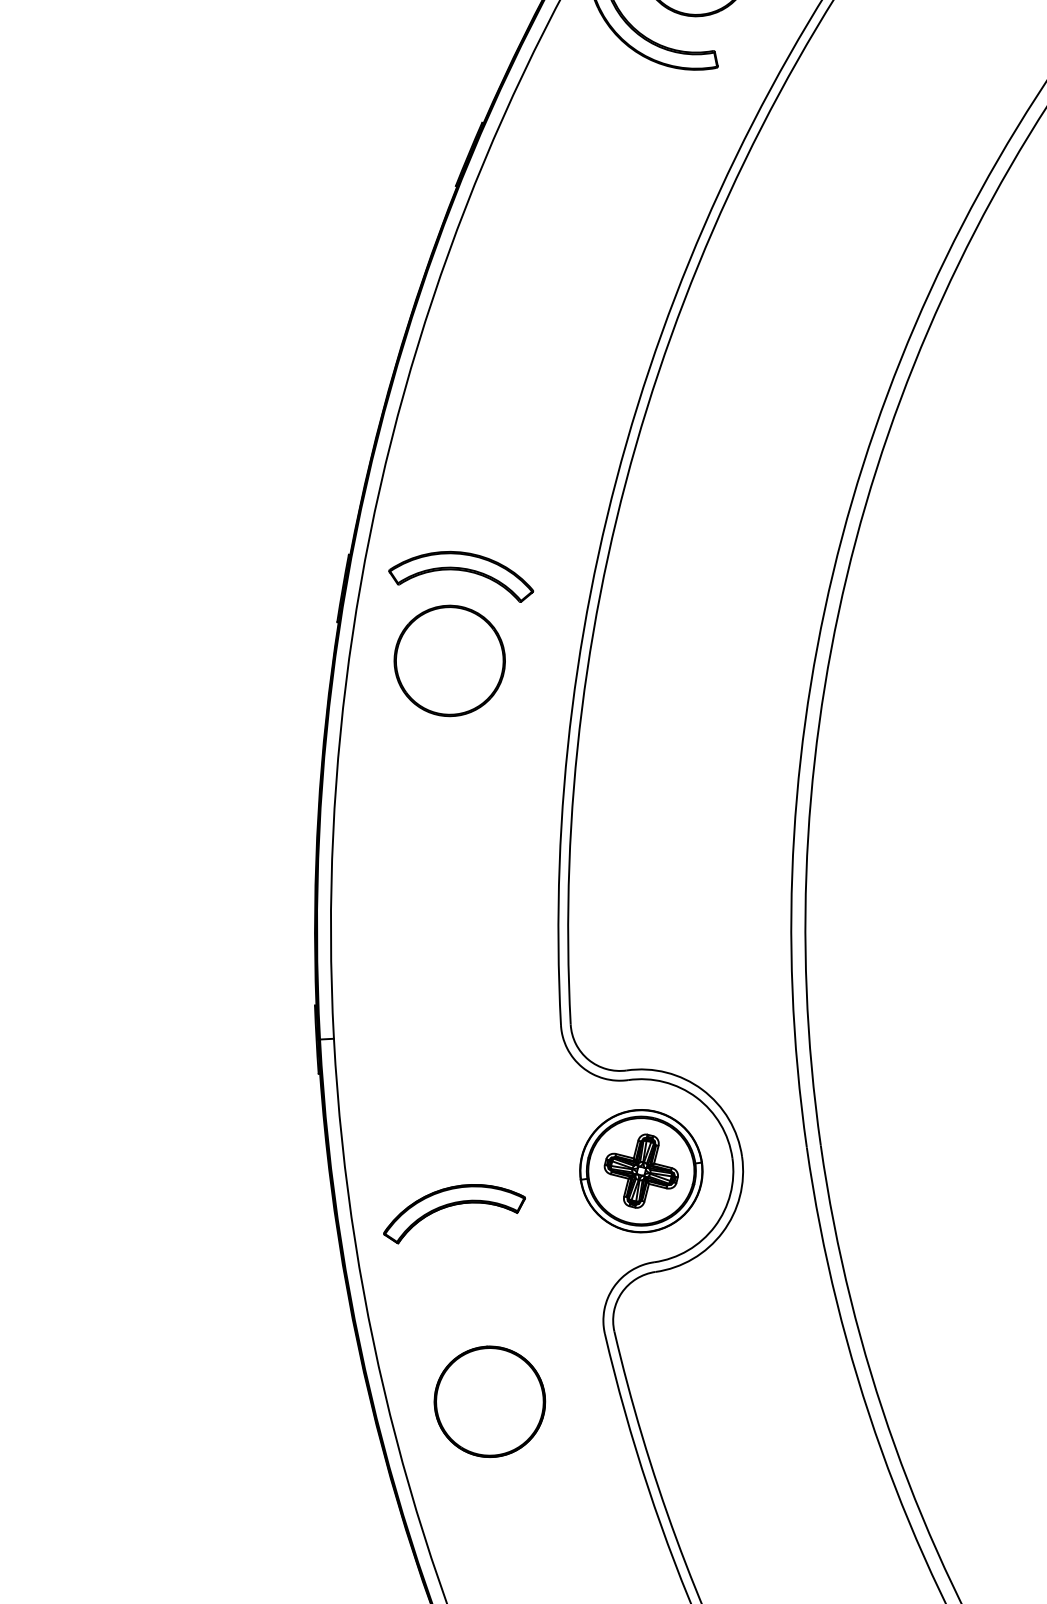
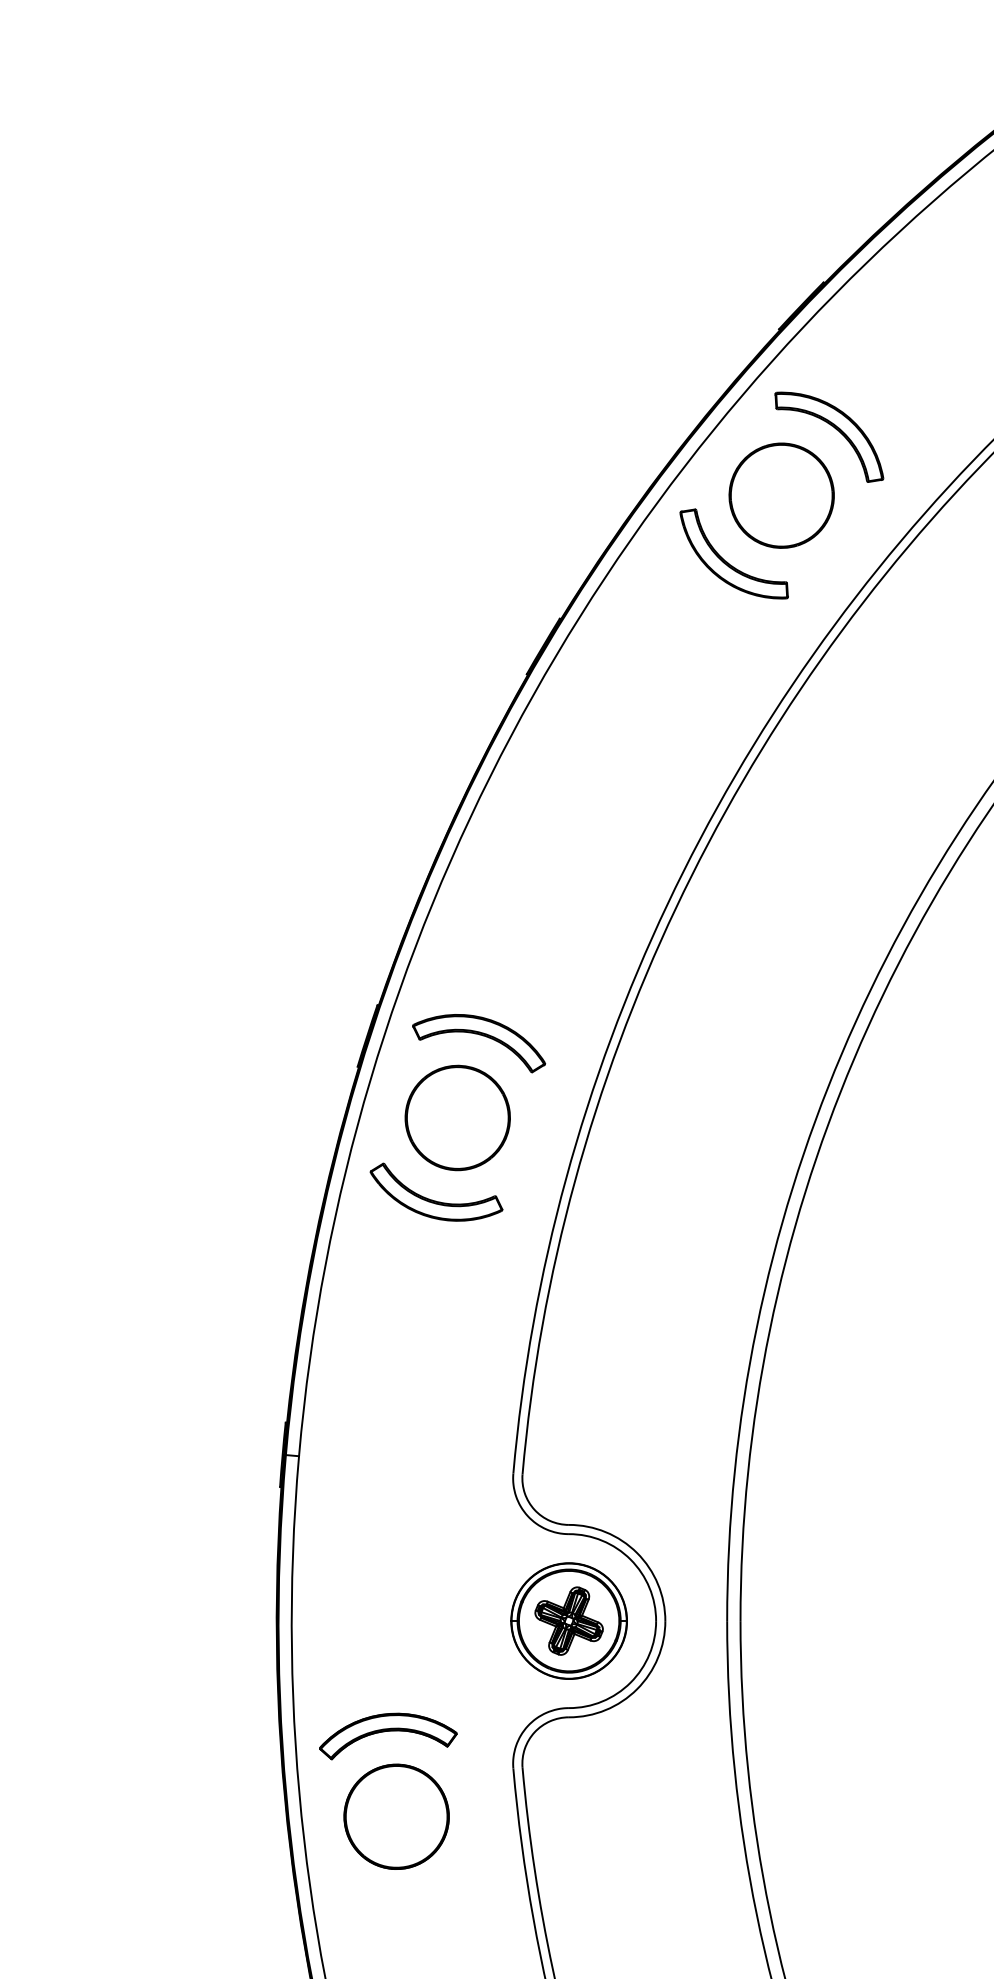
part: (435, 750) -> (432, 1199), added
part: (454, 1211) -> (388, 1736), moved

